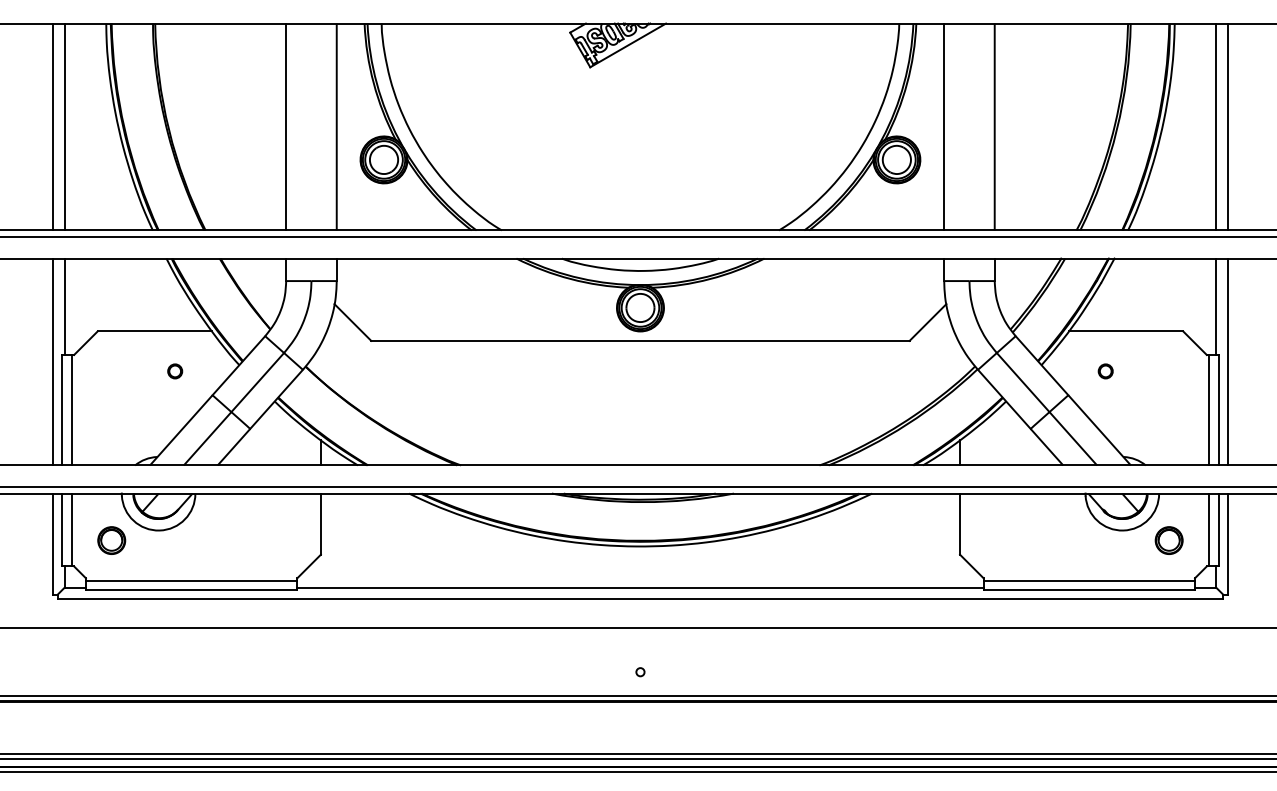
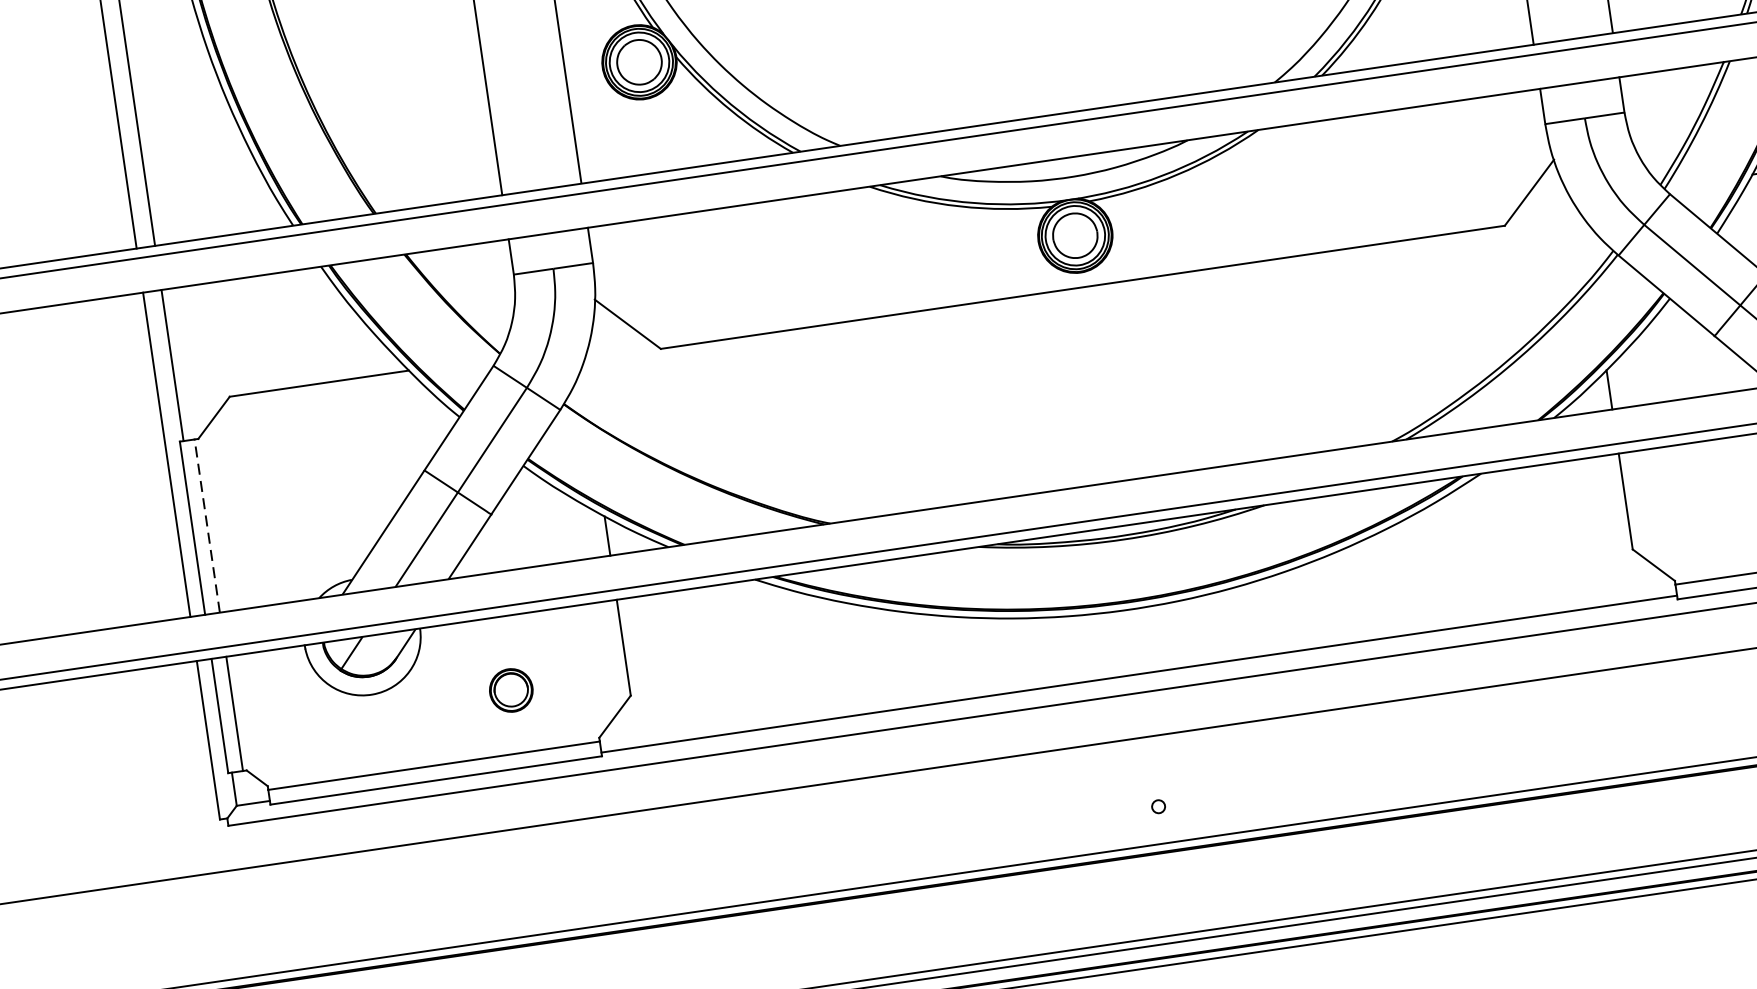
circle: (175, 371) -> (360, 441), removed
line: (71, 409) -> (206, 525), solid -> dashed
part: (111, 540) -> (510, 690), moved

